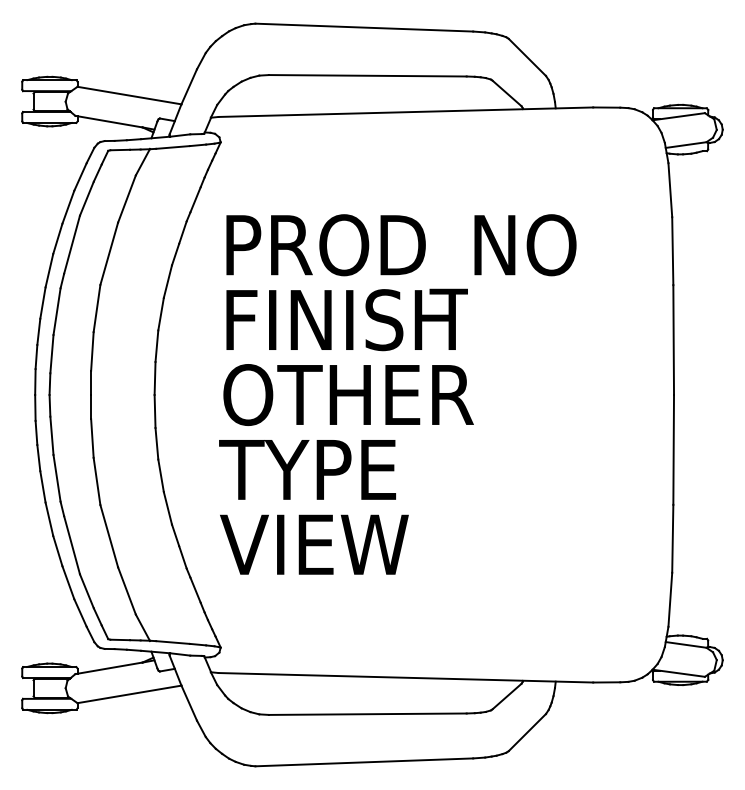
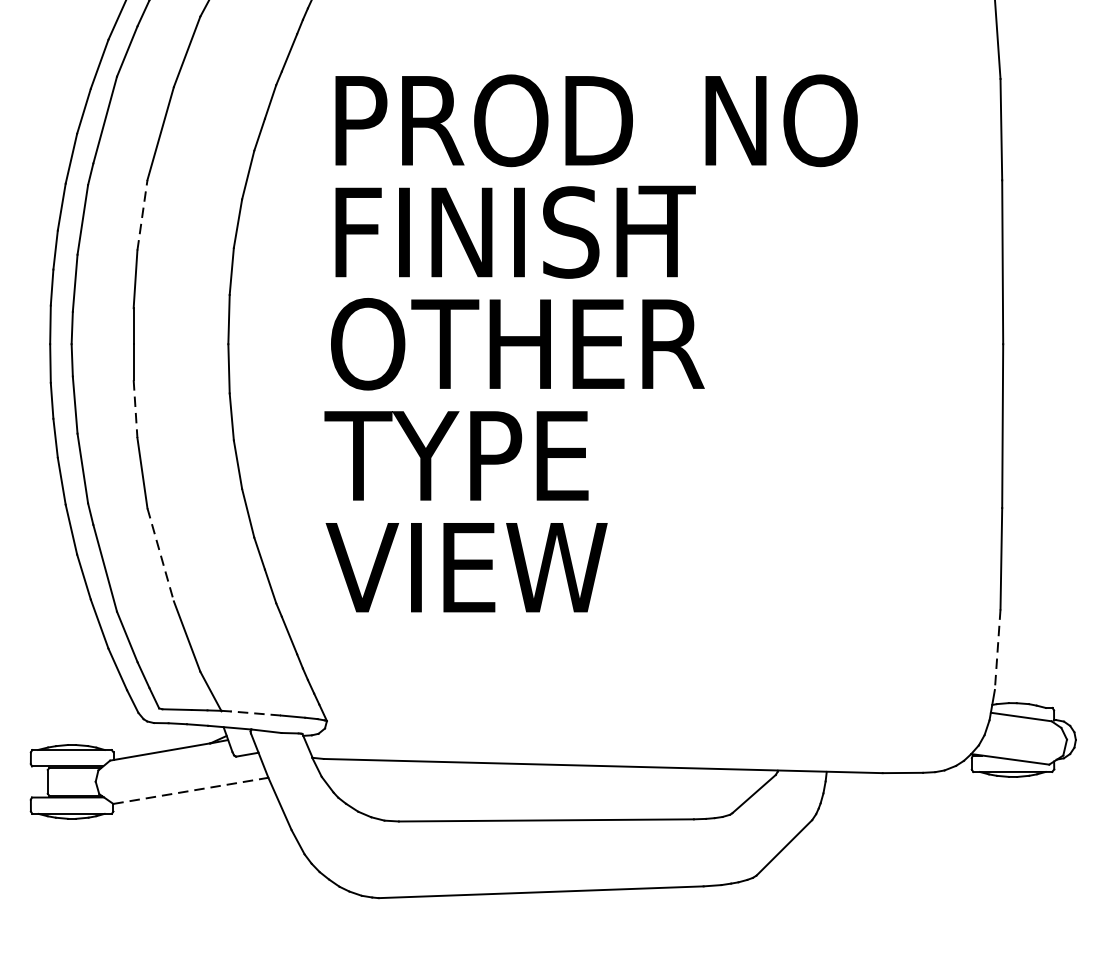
line: (97, 308) -> (143, 215), solid -> dashed
line: (92, 438) -> (135, 409), solid -> dashed
line: (109, 536) -> (161, 555), solid -> dashed
line: (670, 600) -> (997, 650), solid -> dashed
line: (173, 642) -> (256, 713), solid -> dashed
line: (129, 694) -> (190, 791), solid -> dashed

